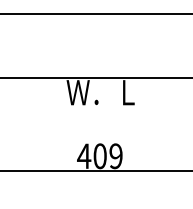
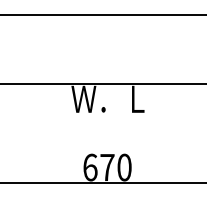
text: (99, 156) -> (106, 167), 409 -> 670

